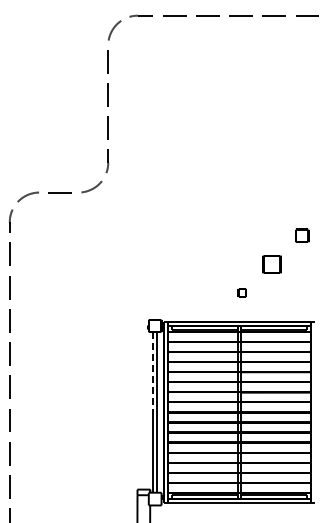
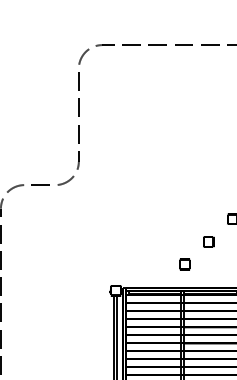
part: (272, 264) -> (208, 242), size x0.71
part: (242, 292) -> (185, 264), size x1.67
line: (152, 372) -> (113, 327), dashed -> solid

